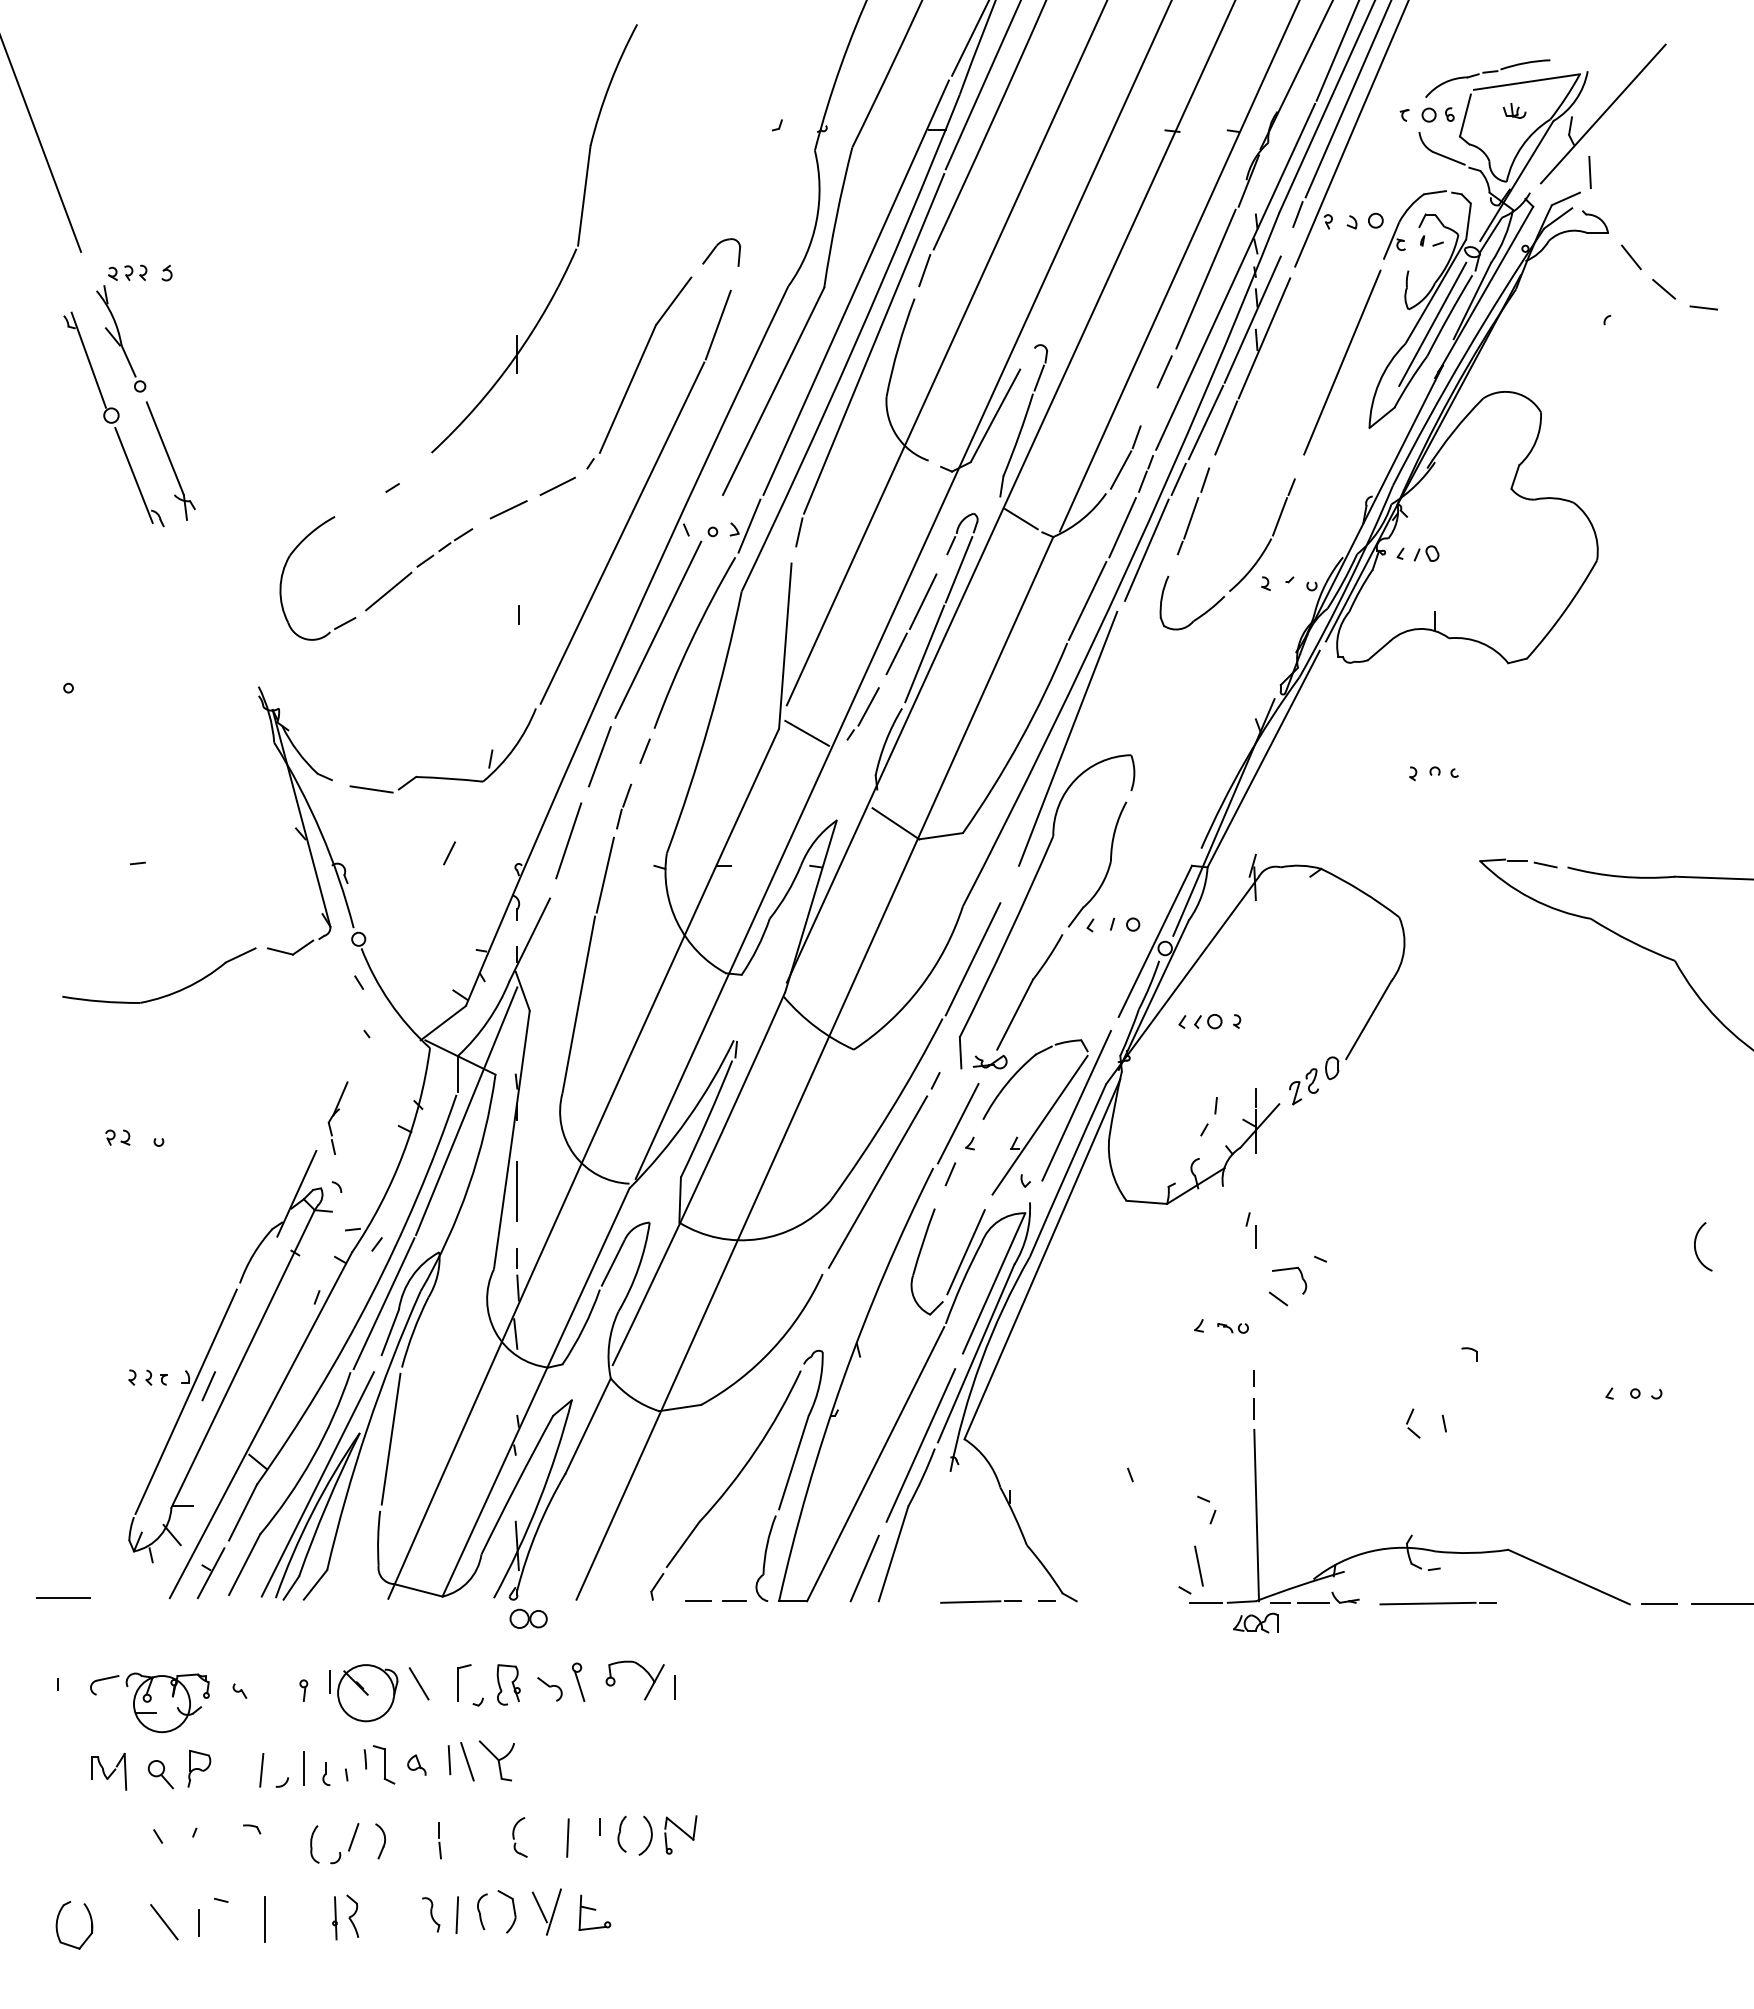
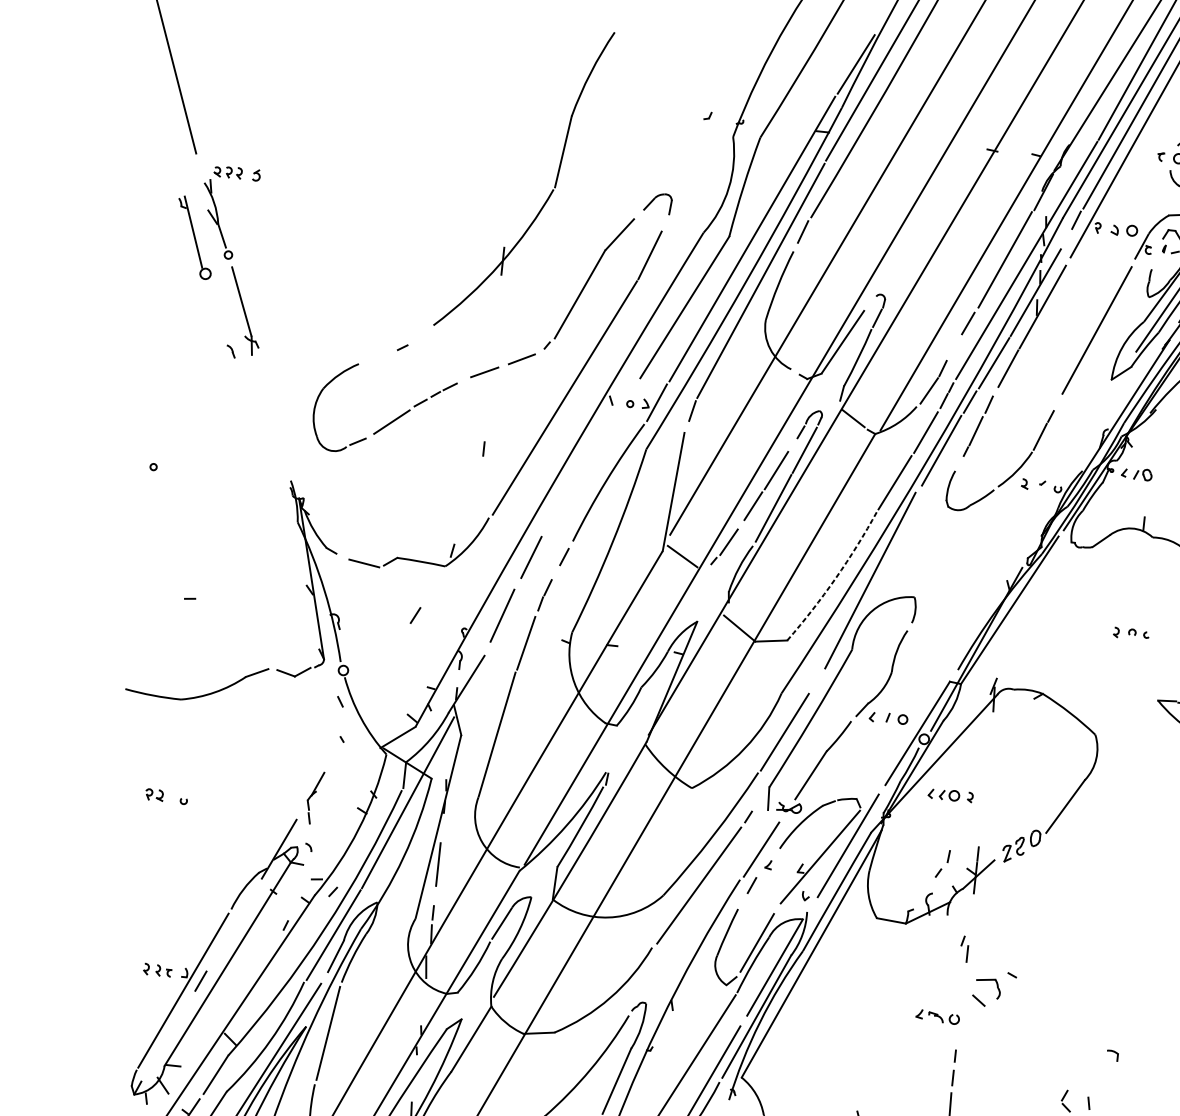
line: (133, 475) -> (216, 318), removed
line: (658, 629) -> (583, 470), removed
arc: (1020, 740) -> (835, 578), solid -> dashed
part: (1232, 1328) -> (943, 1018), size x1.4

